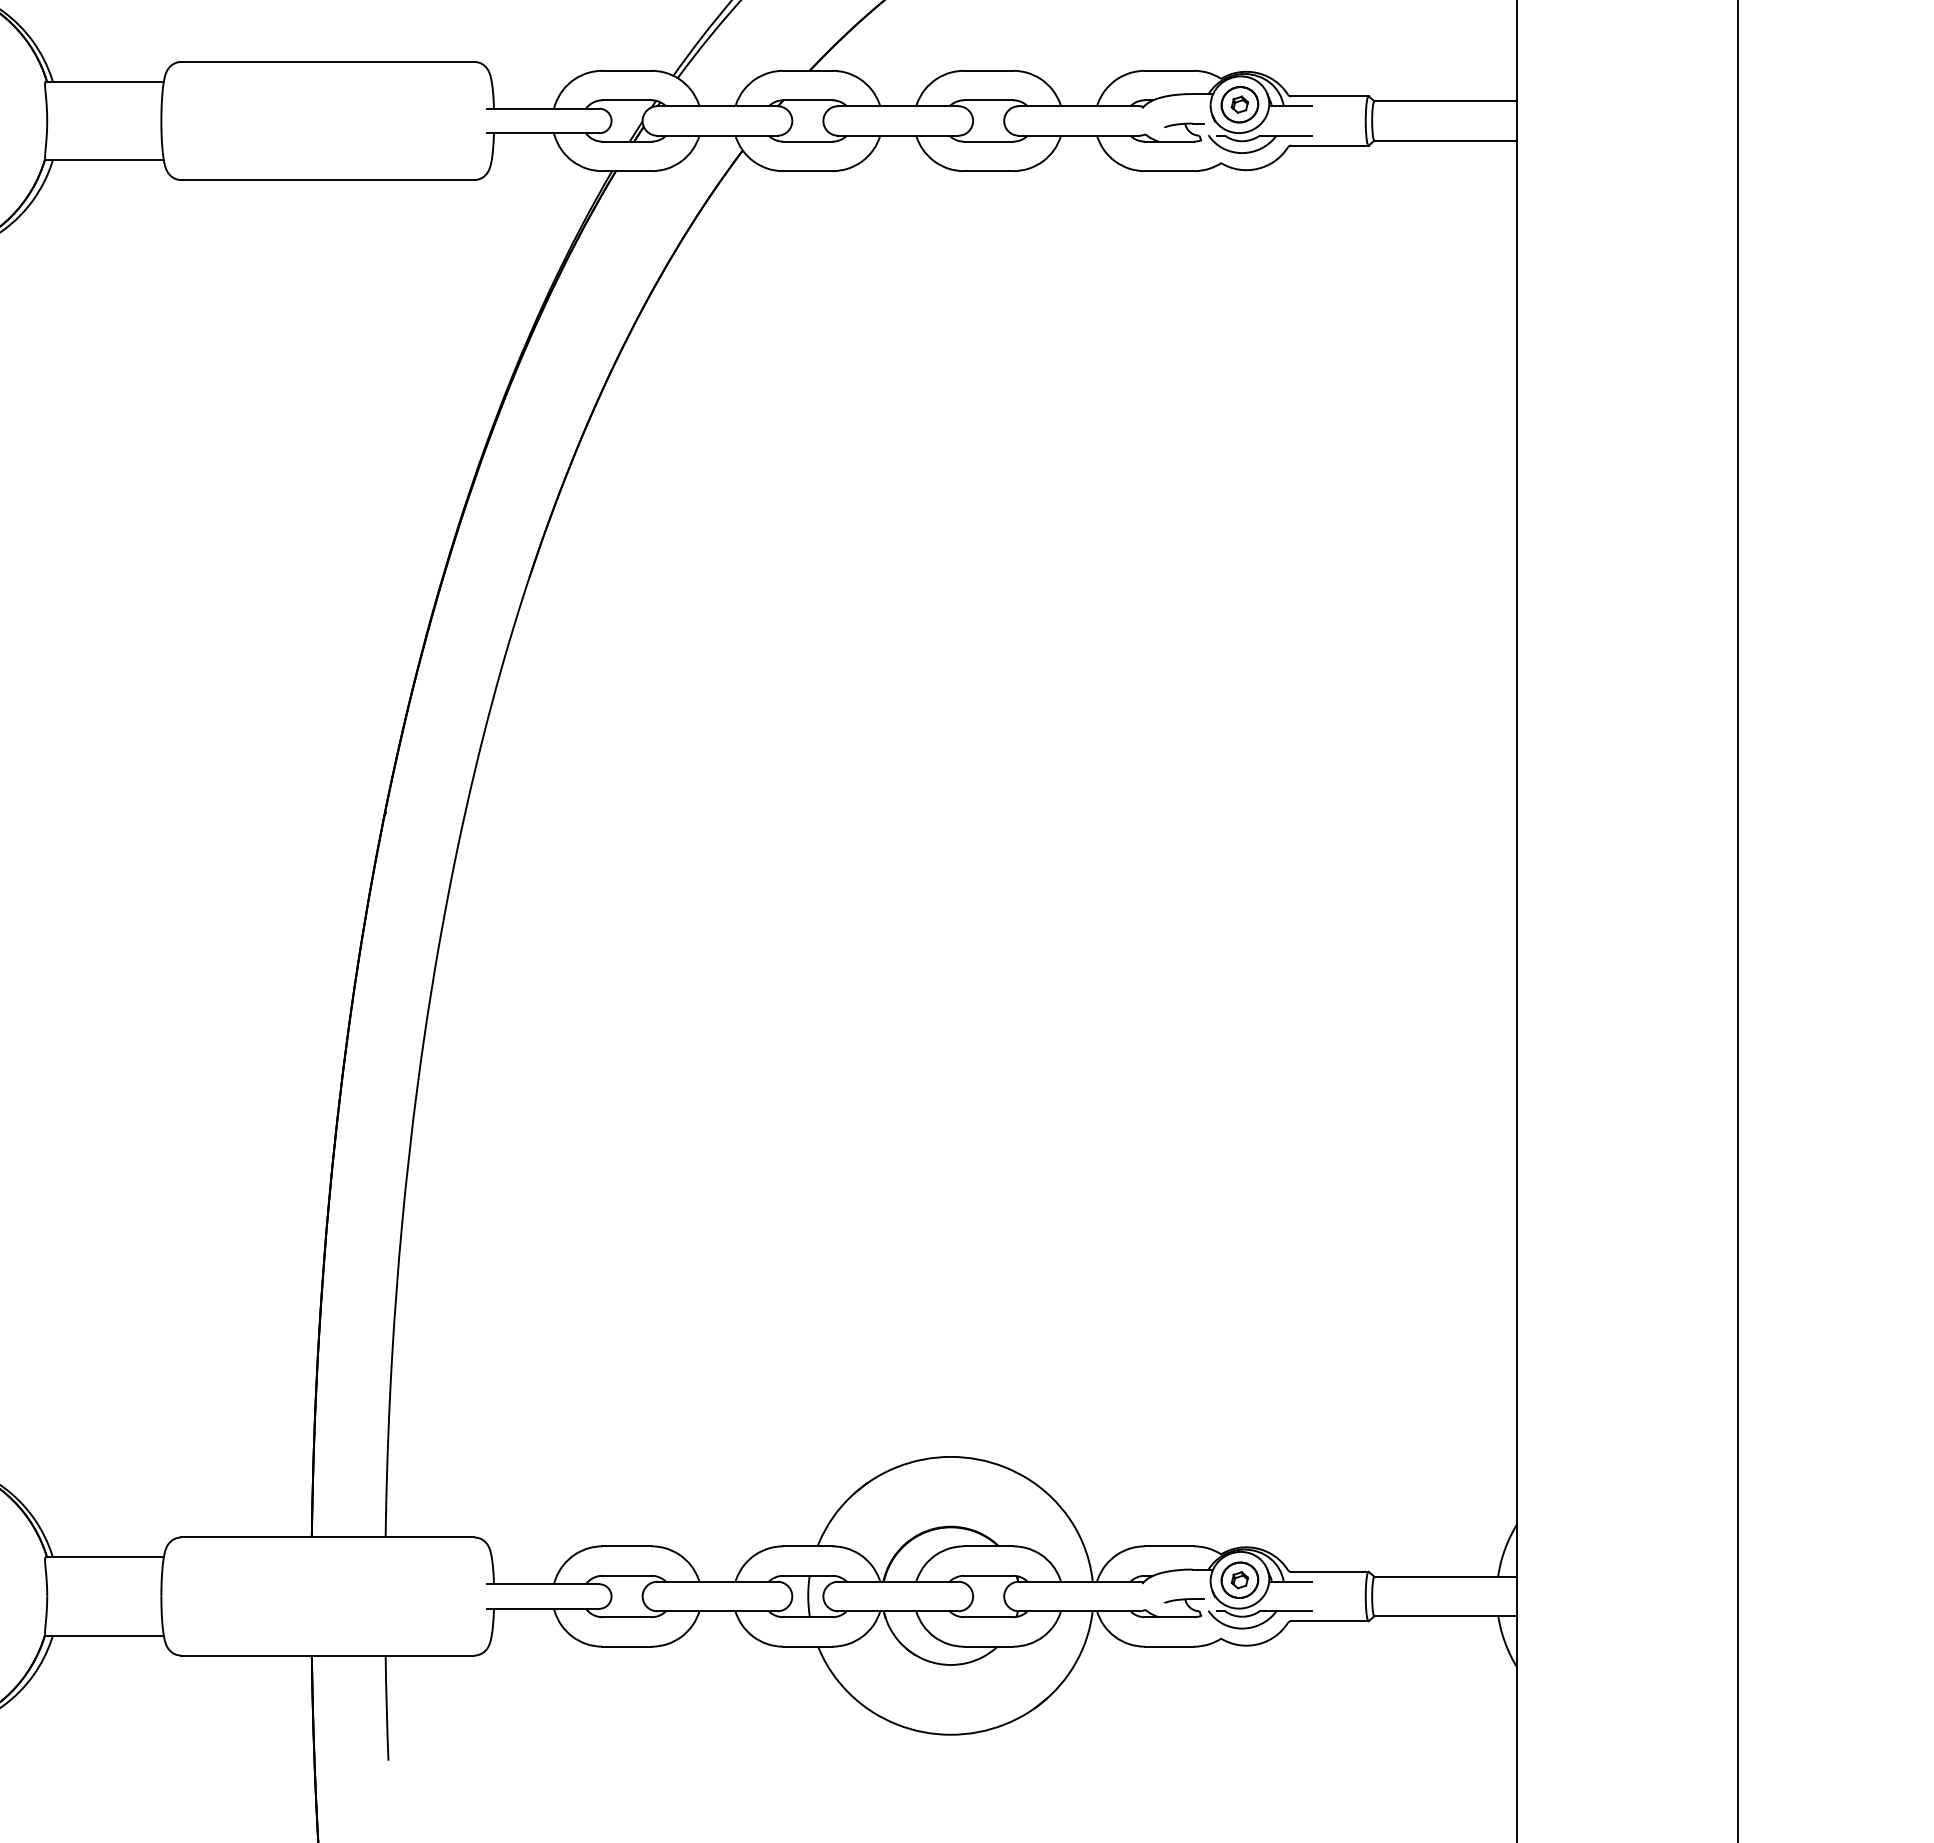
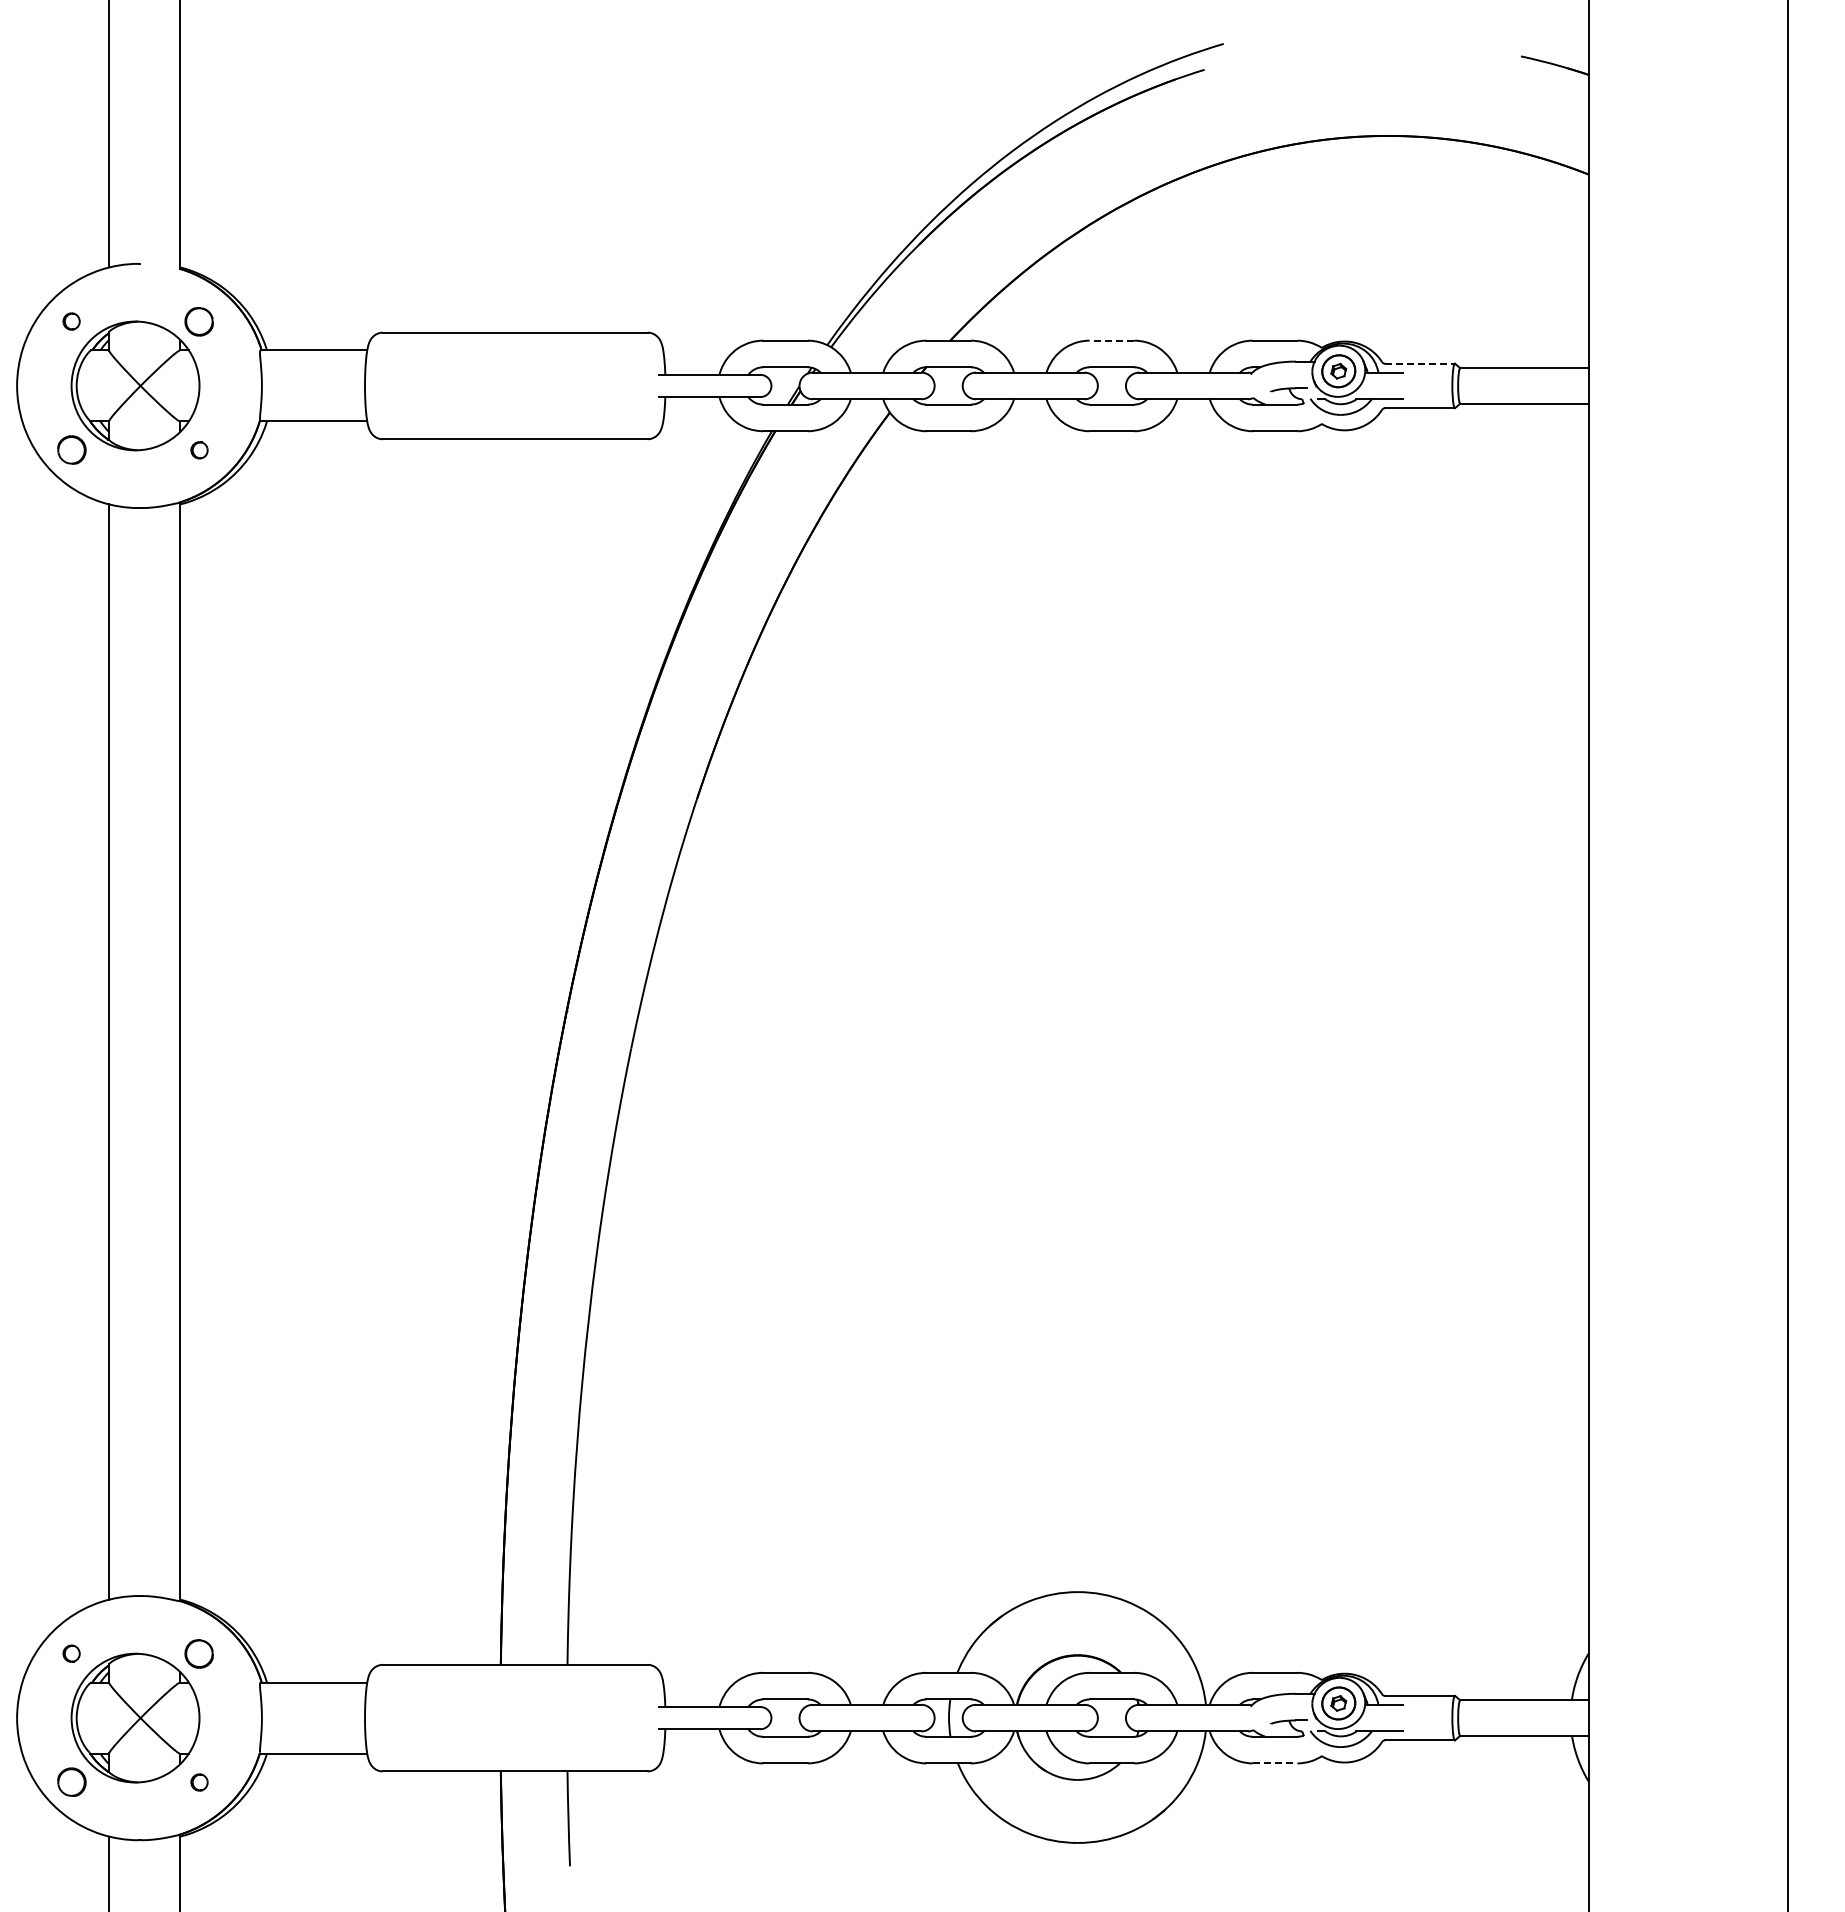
line: (988, 70) -> (1111, 340), solid -> dashed
line: (1330, 96) -> (1420, 363), solid -> dashed
line: (1169, 1646) -> (1275, 1763), solid -> dashed

